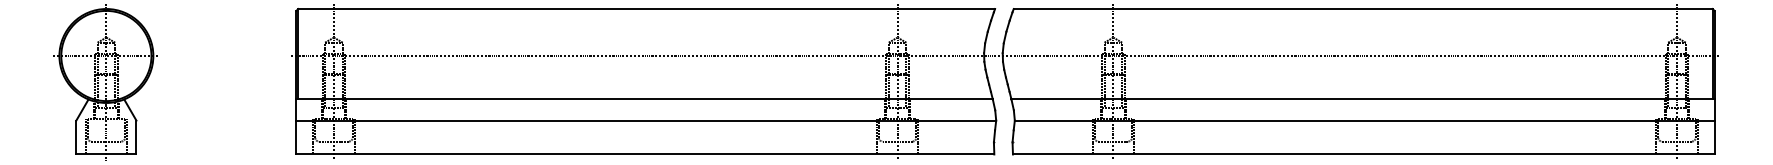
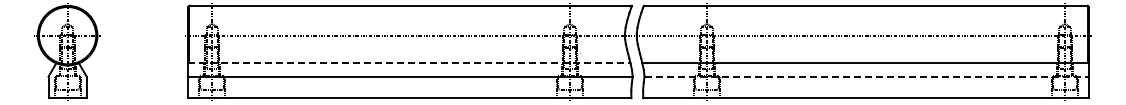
line: (644, 99) -> (409, 63), solid -> dashed
line: (1366, 120) -> (867, 76), solid -> dashed

